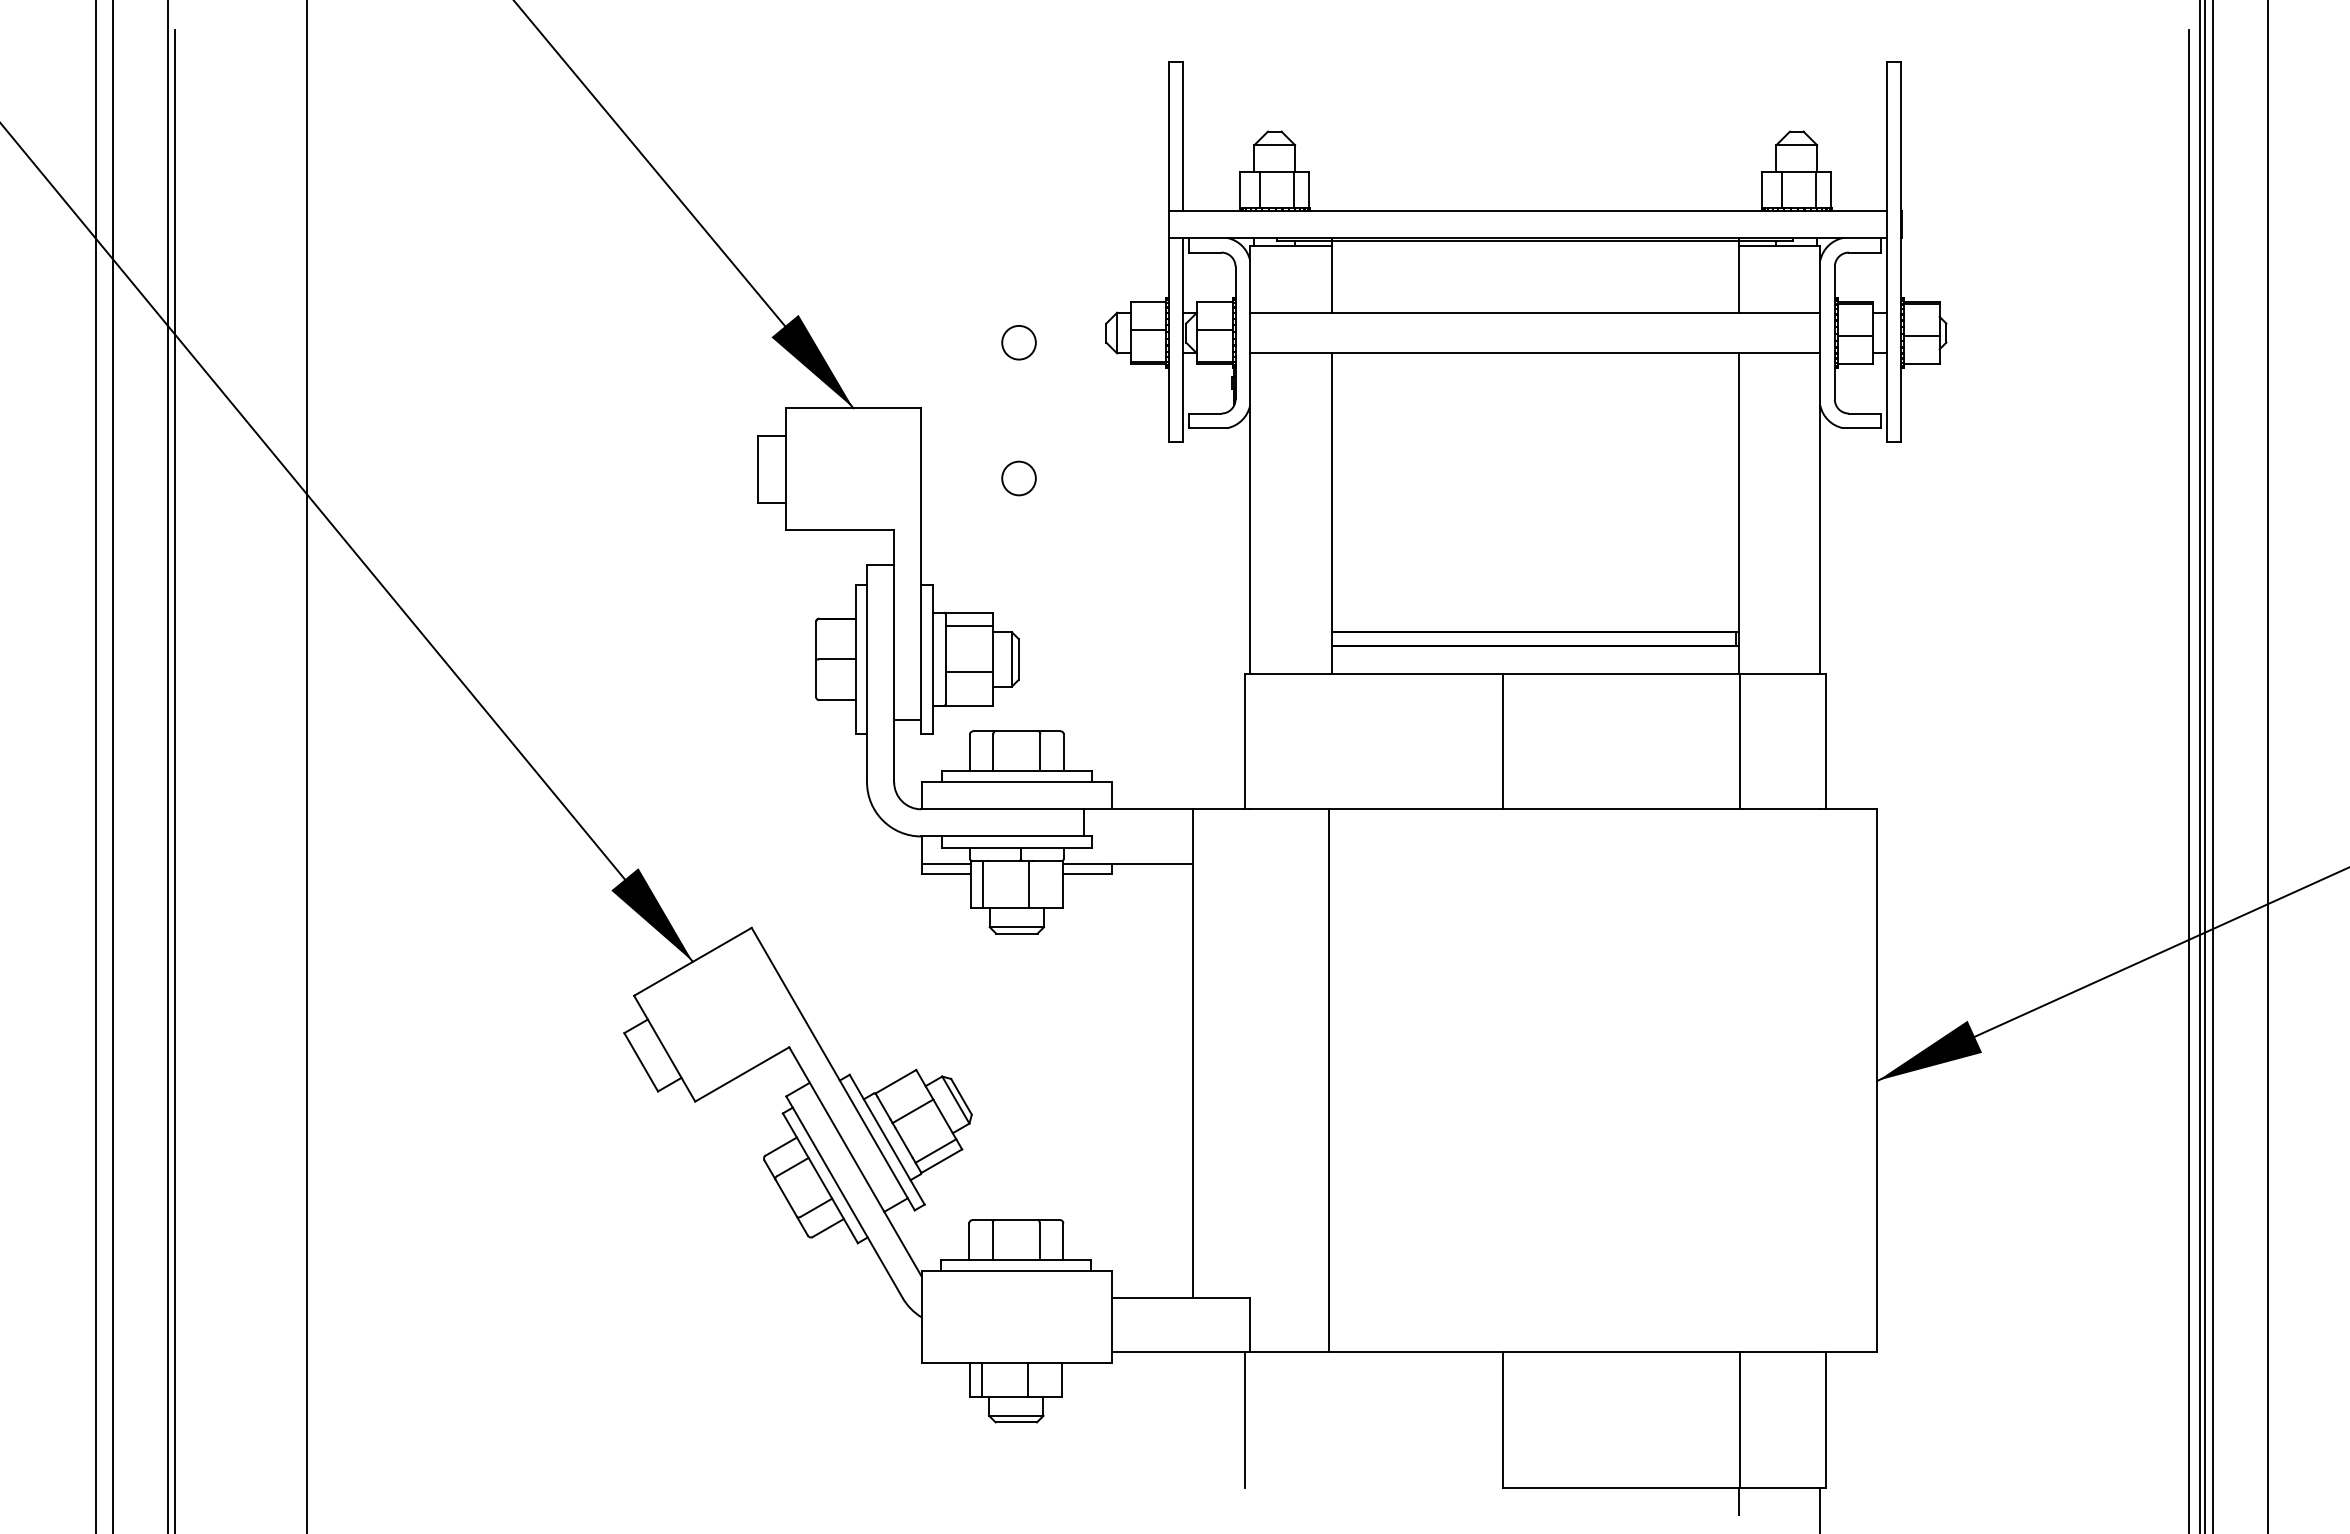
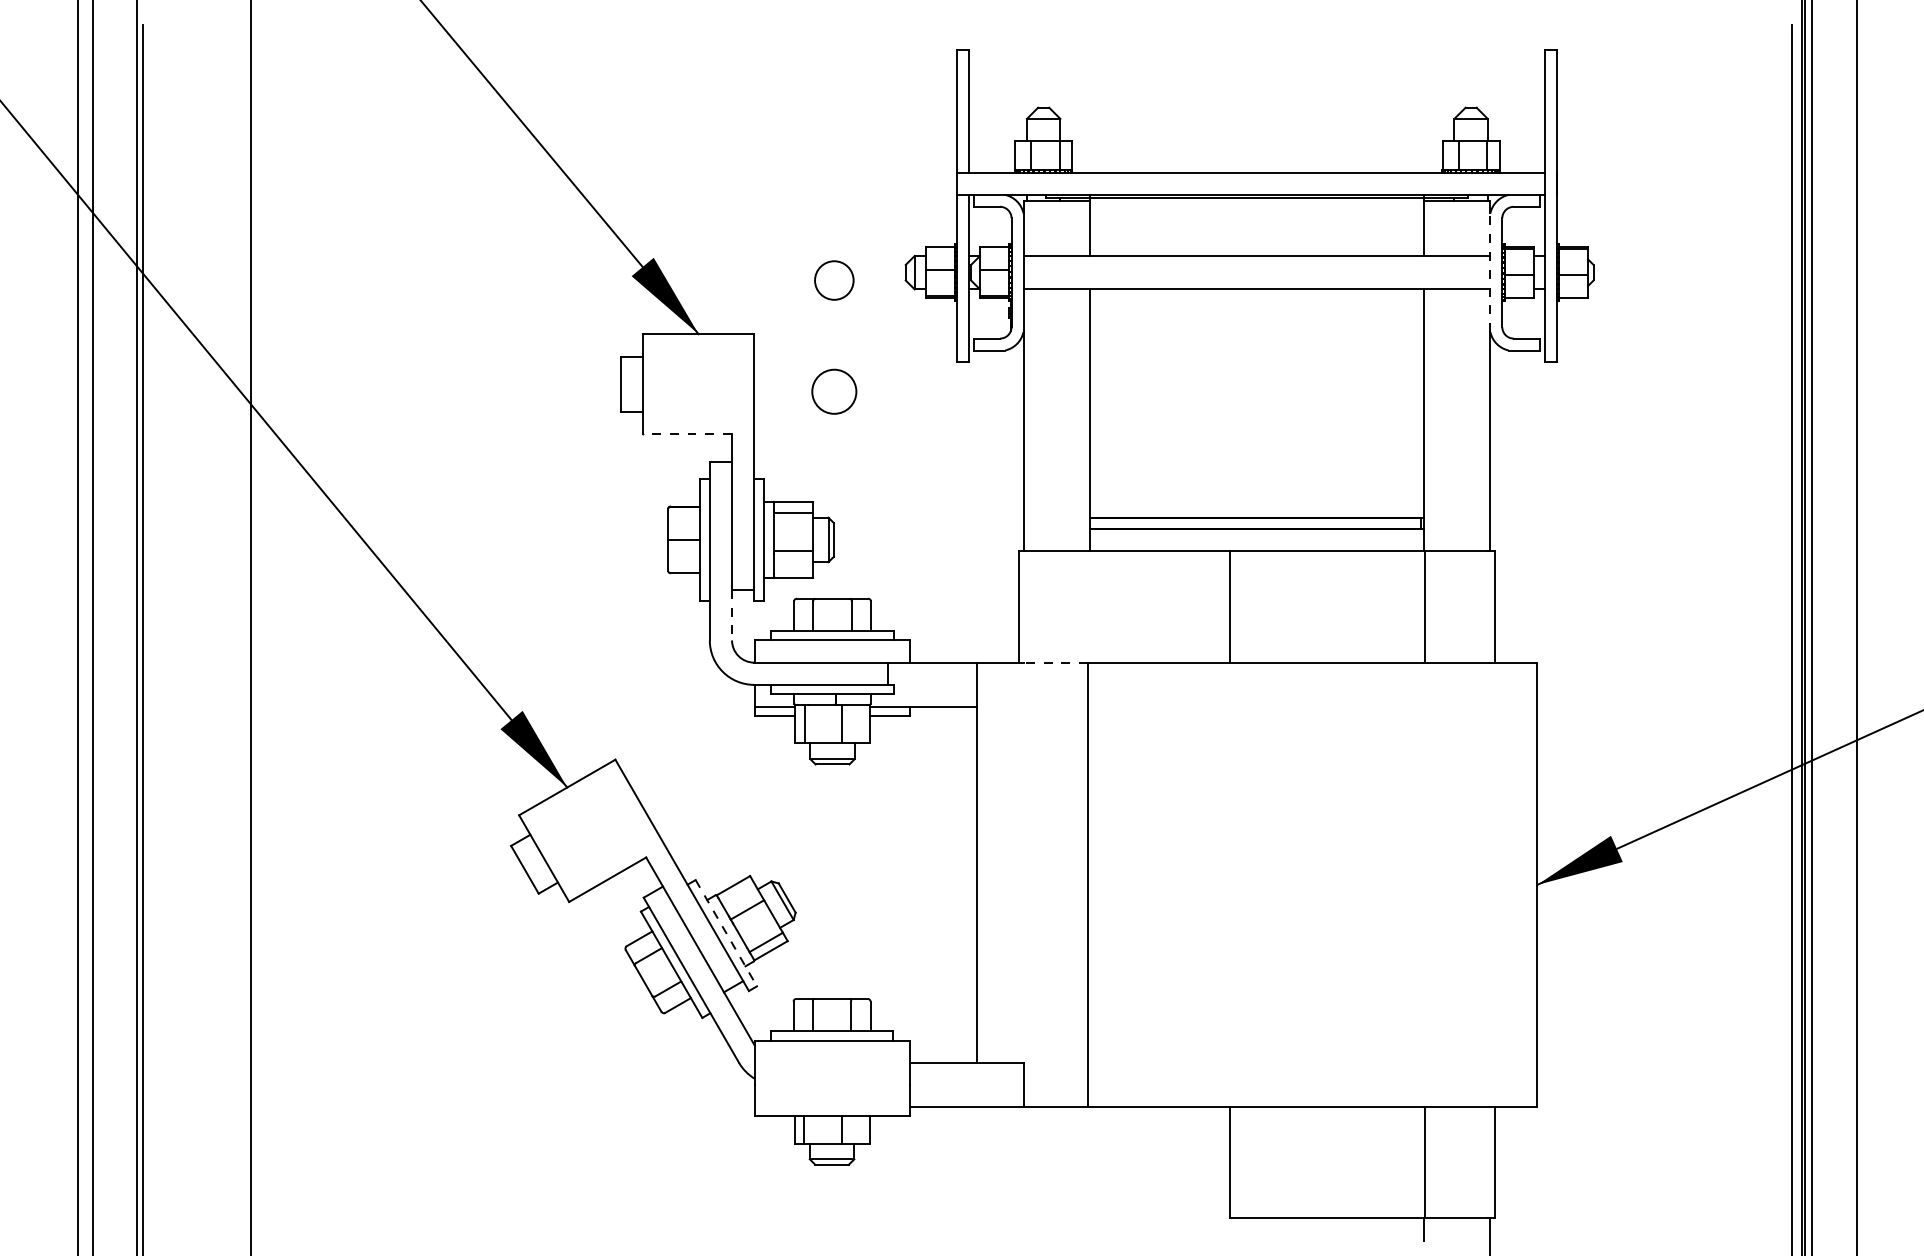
line: (1820, 333) -> (1490, 273), solid -> dashed
circle: (1018, 342) -> (833, 280), size x1.4
circle: (1018, 478) -> (833, 391), size x1.6
line: (839, 530) -> (687, 434), solid -> dashed
line: (894, 751) -> (732, 615), solid -> dashed
line: (1289, 809) -> (1055, 662), solid -> dashed
line: (887, 1139) -> (726, 933), solid -> dashed
line: (1244, 1420) -> (1018, 1163), removed

